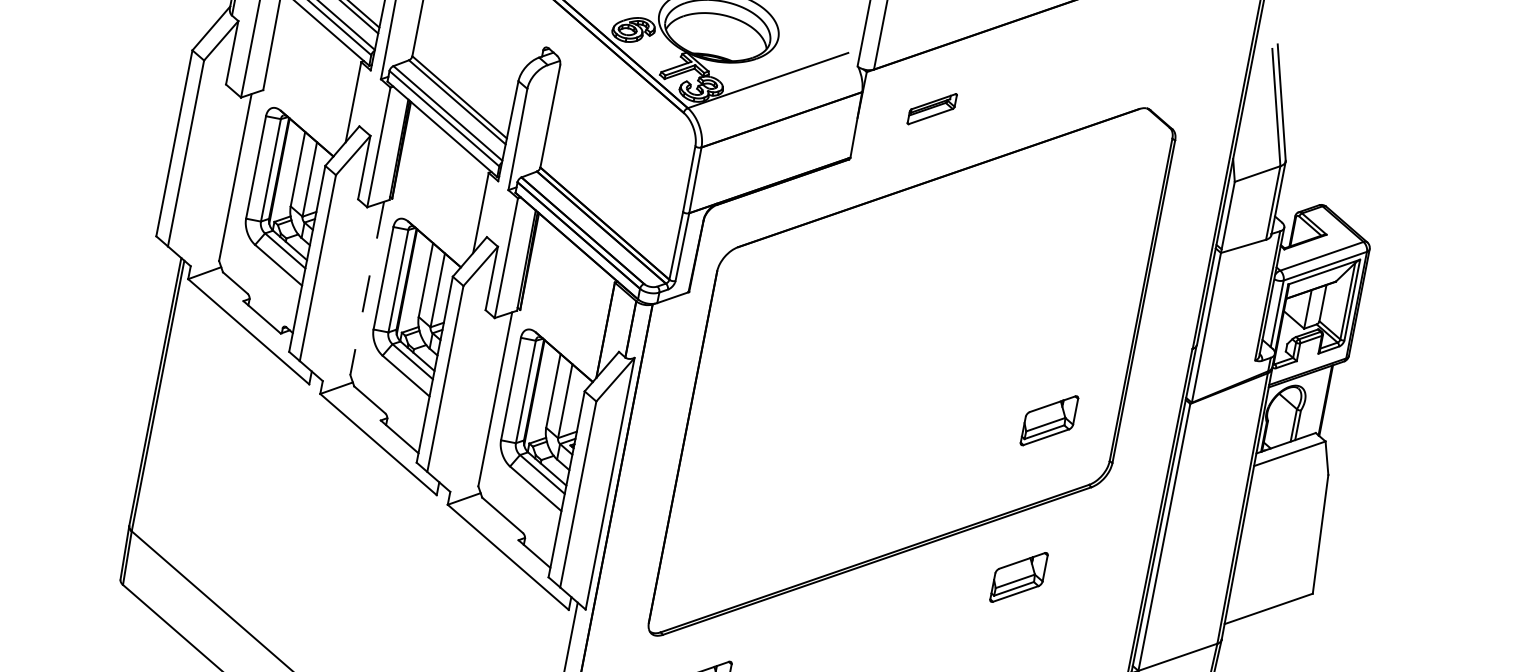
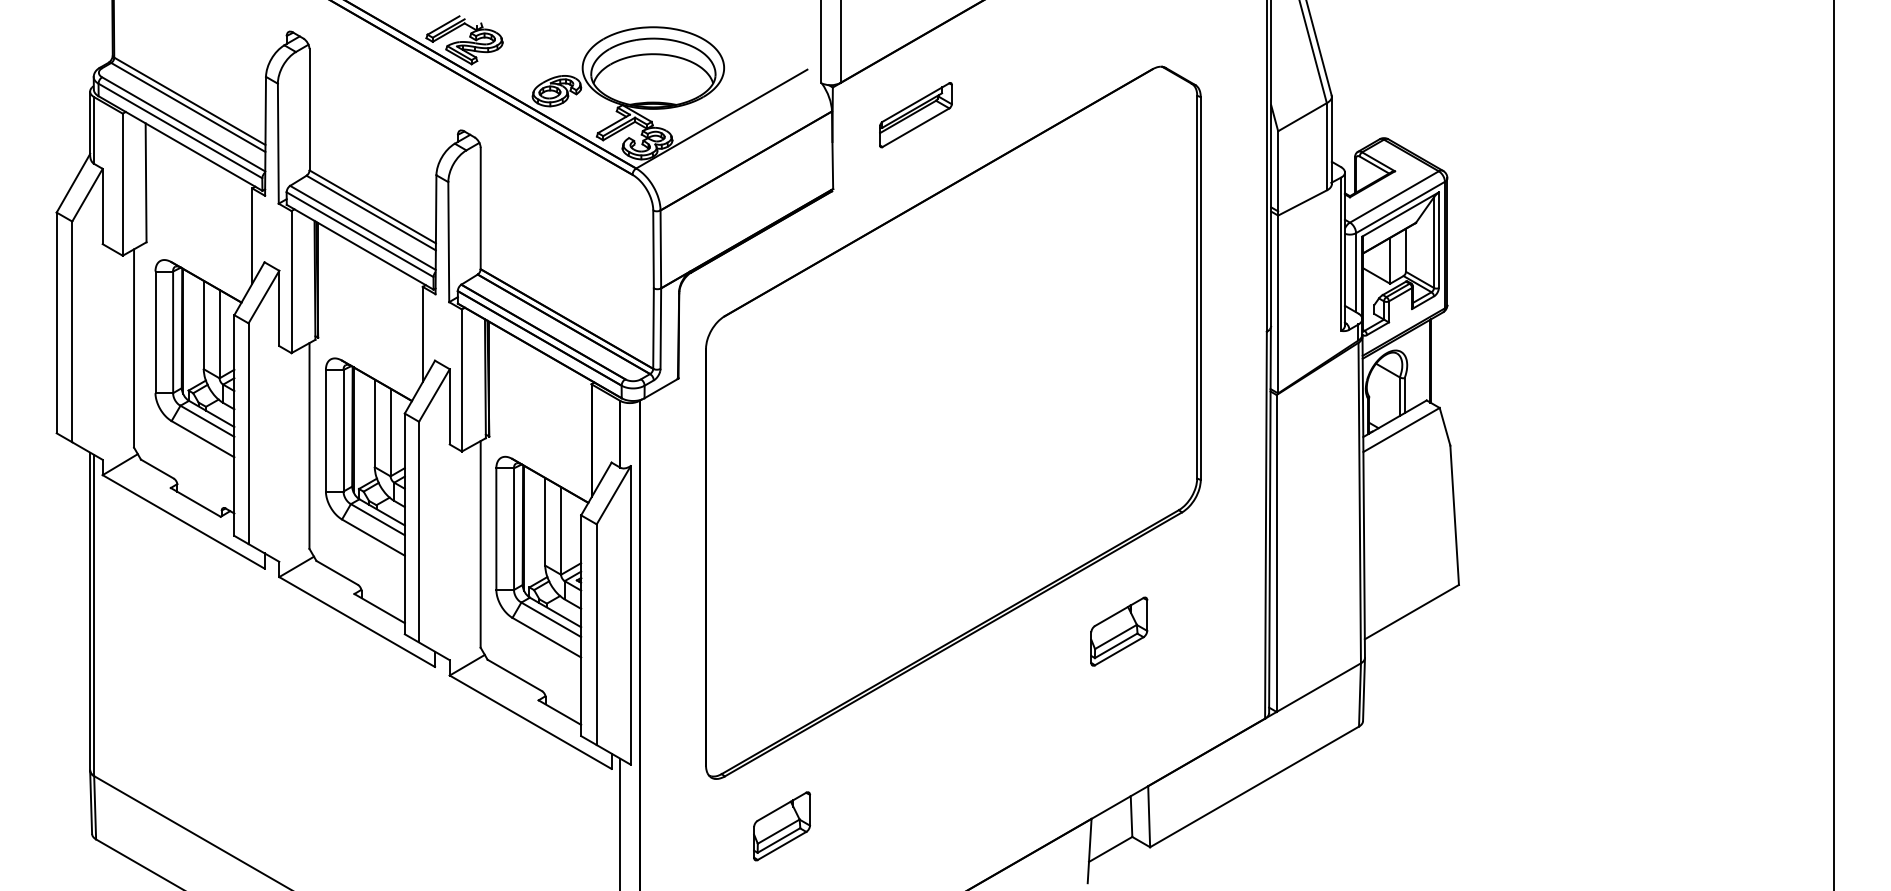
part: (931, 109) -> (915, 115), size x1.43
line: (367, 288) -> (309, 445), dashed -> solid
part: (1049, 420) -> (1119, 445), removed

